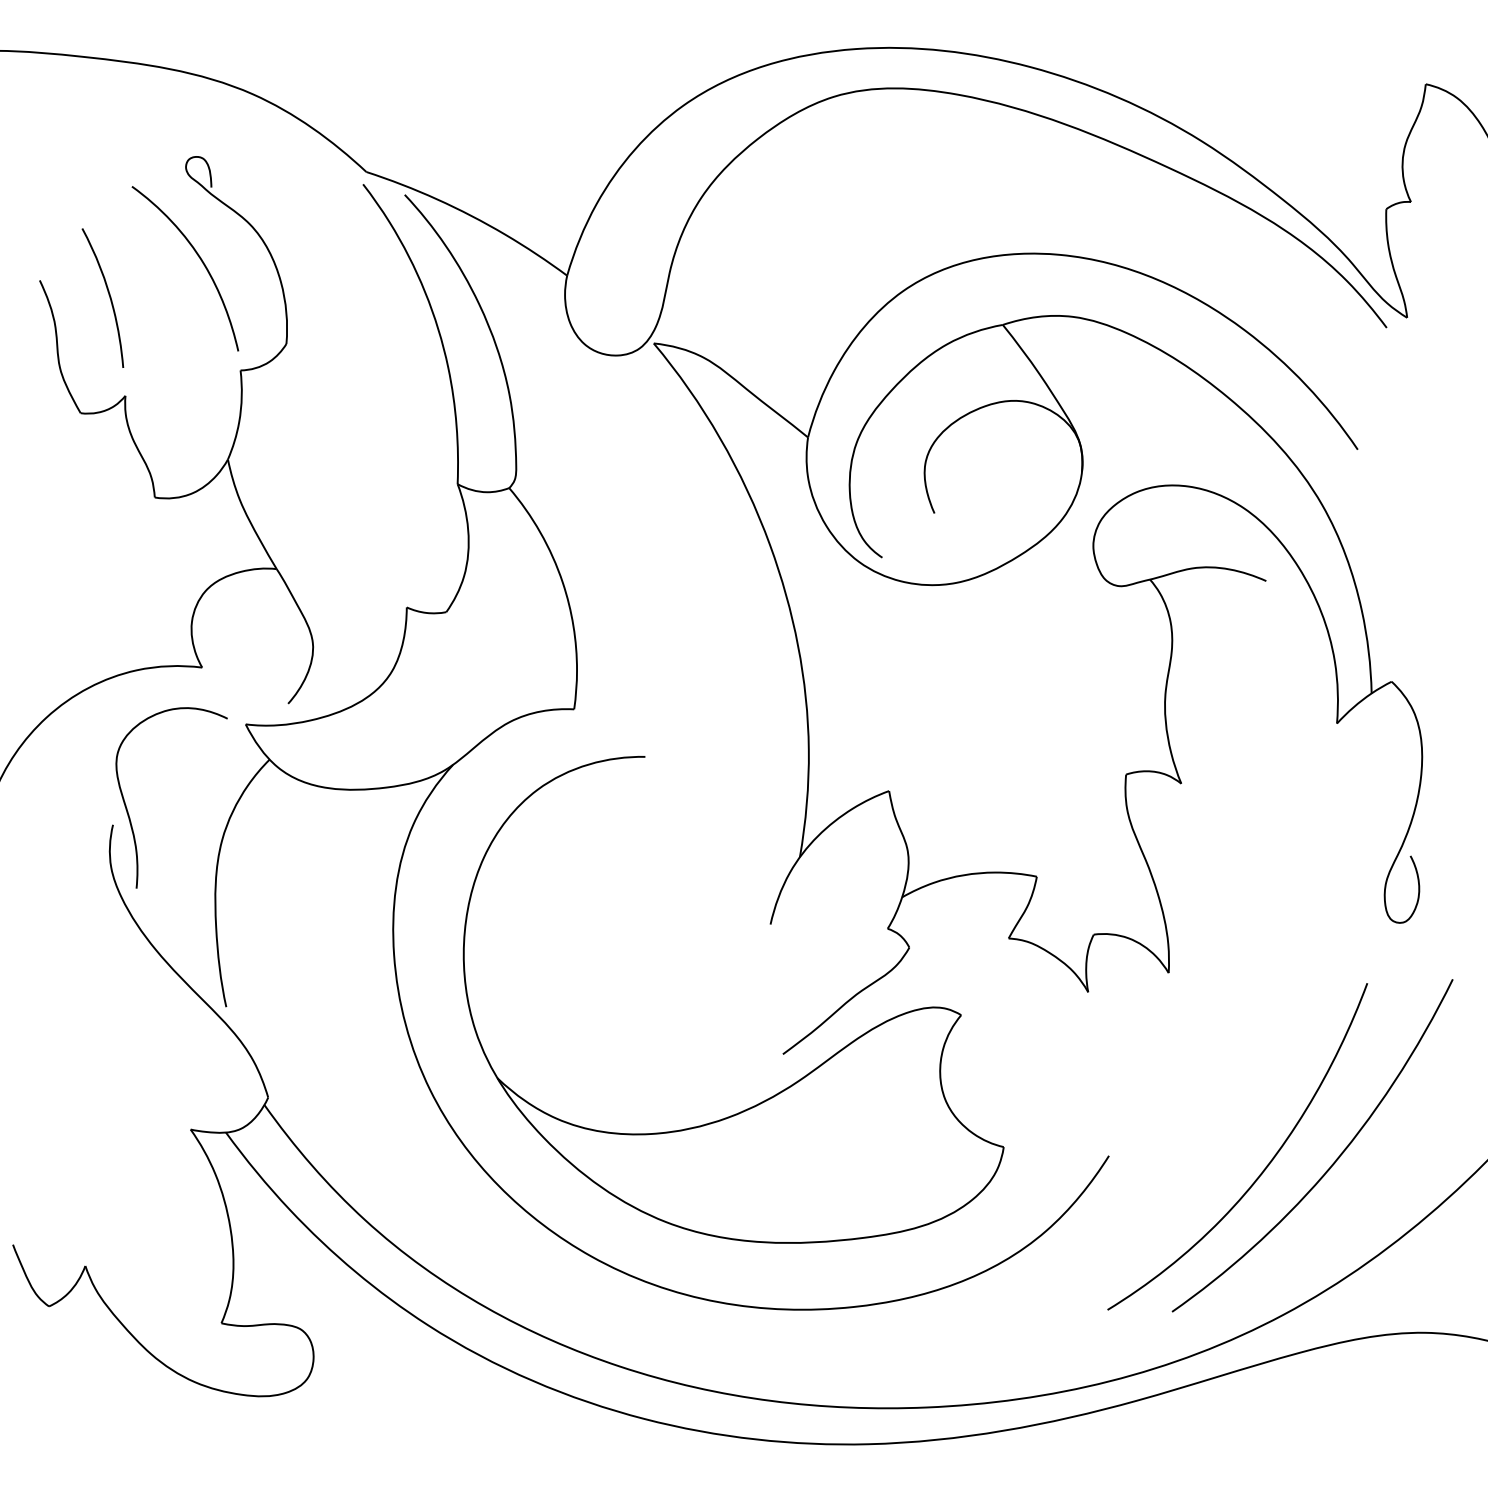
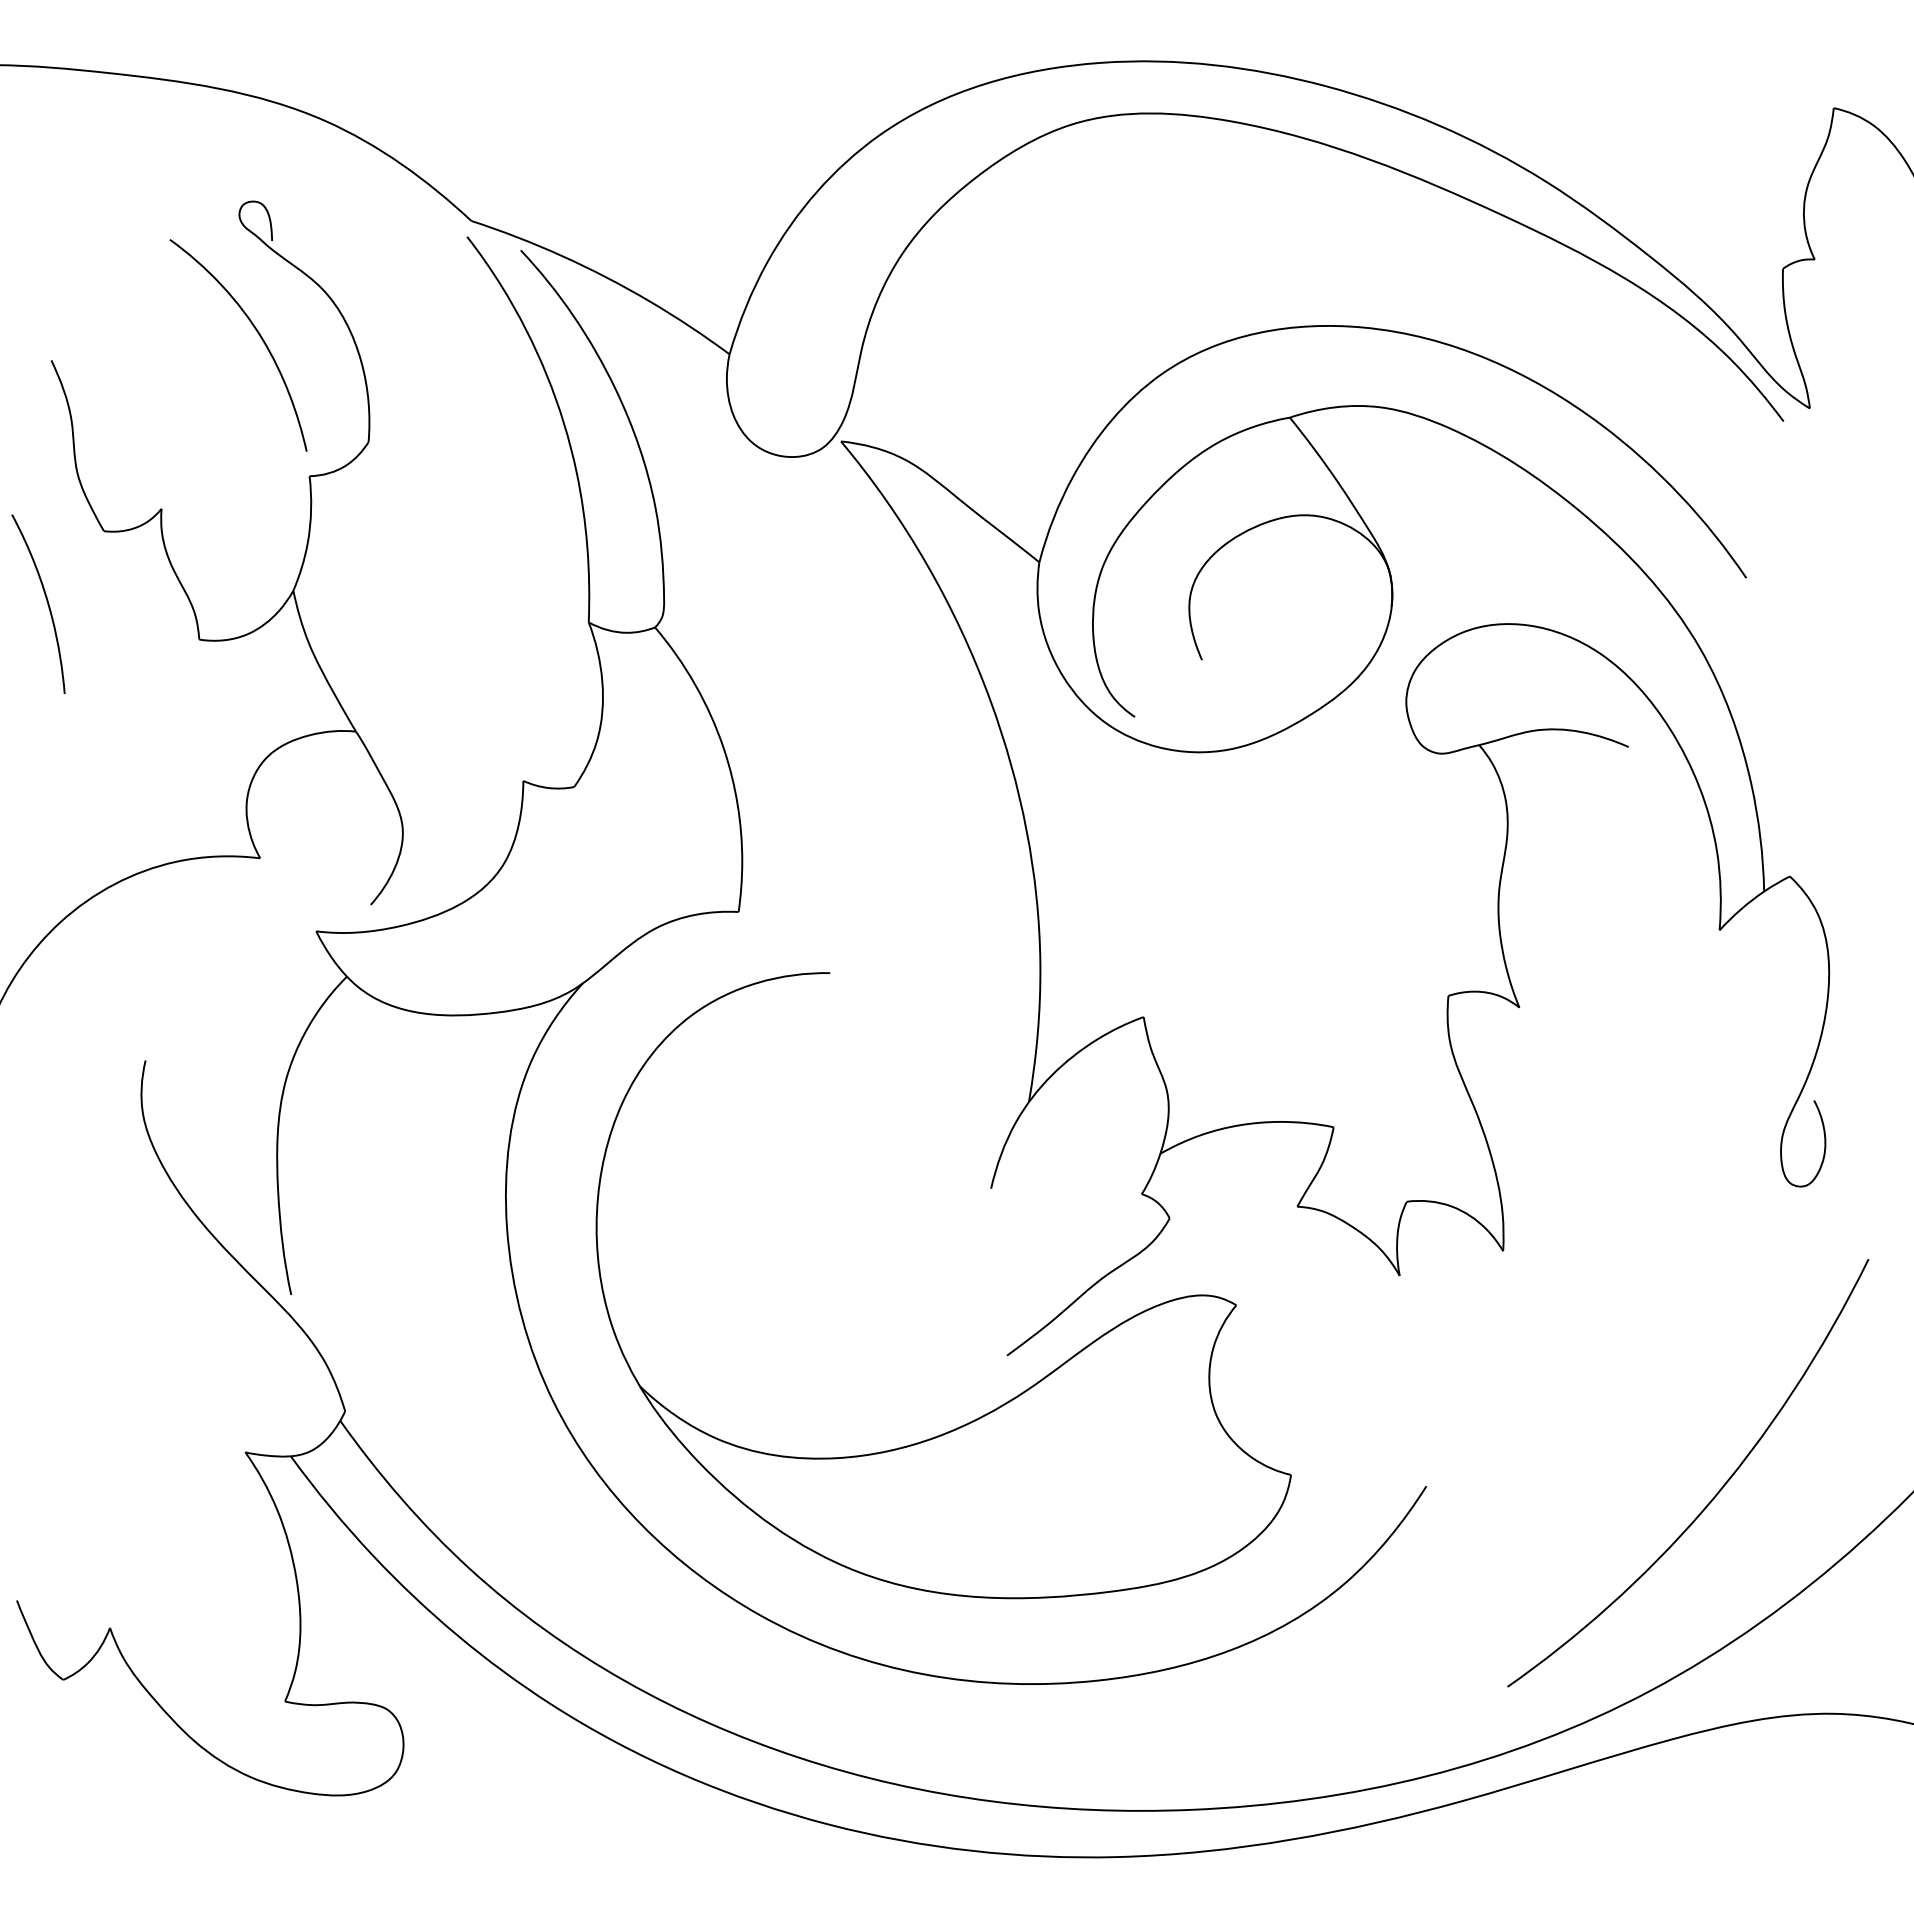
curve: (109, 296) -> (46, 601), moved
curve: (128, 812) -> (165, 1044), removed
curve: (1263, 1169) -> (1625, 1503), removed

